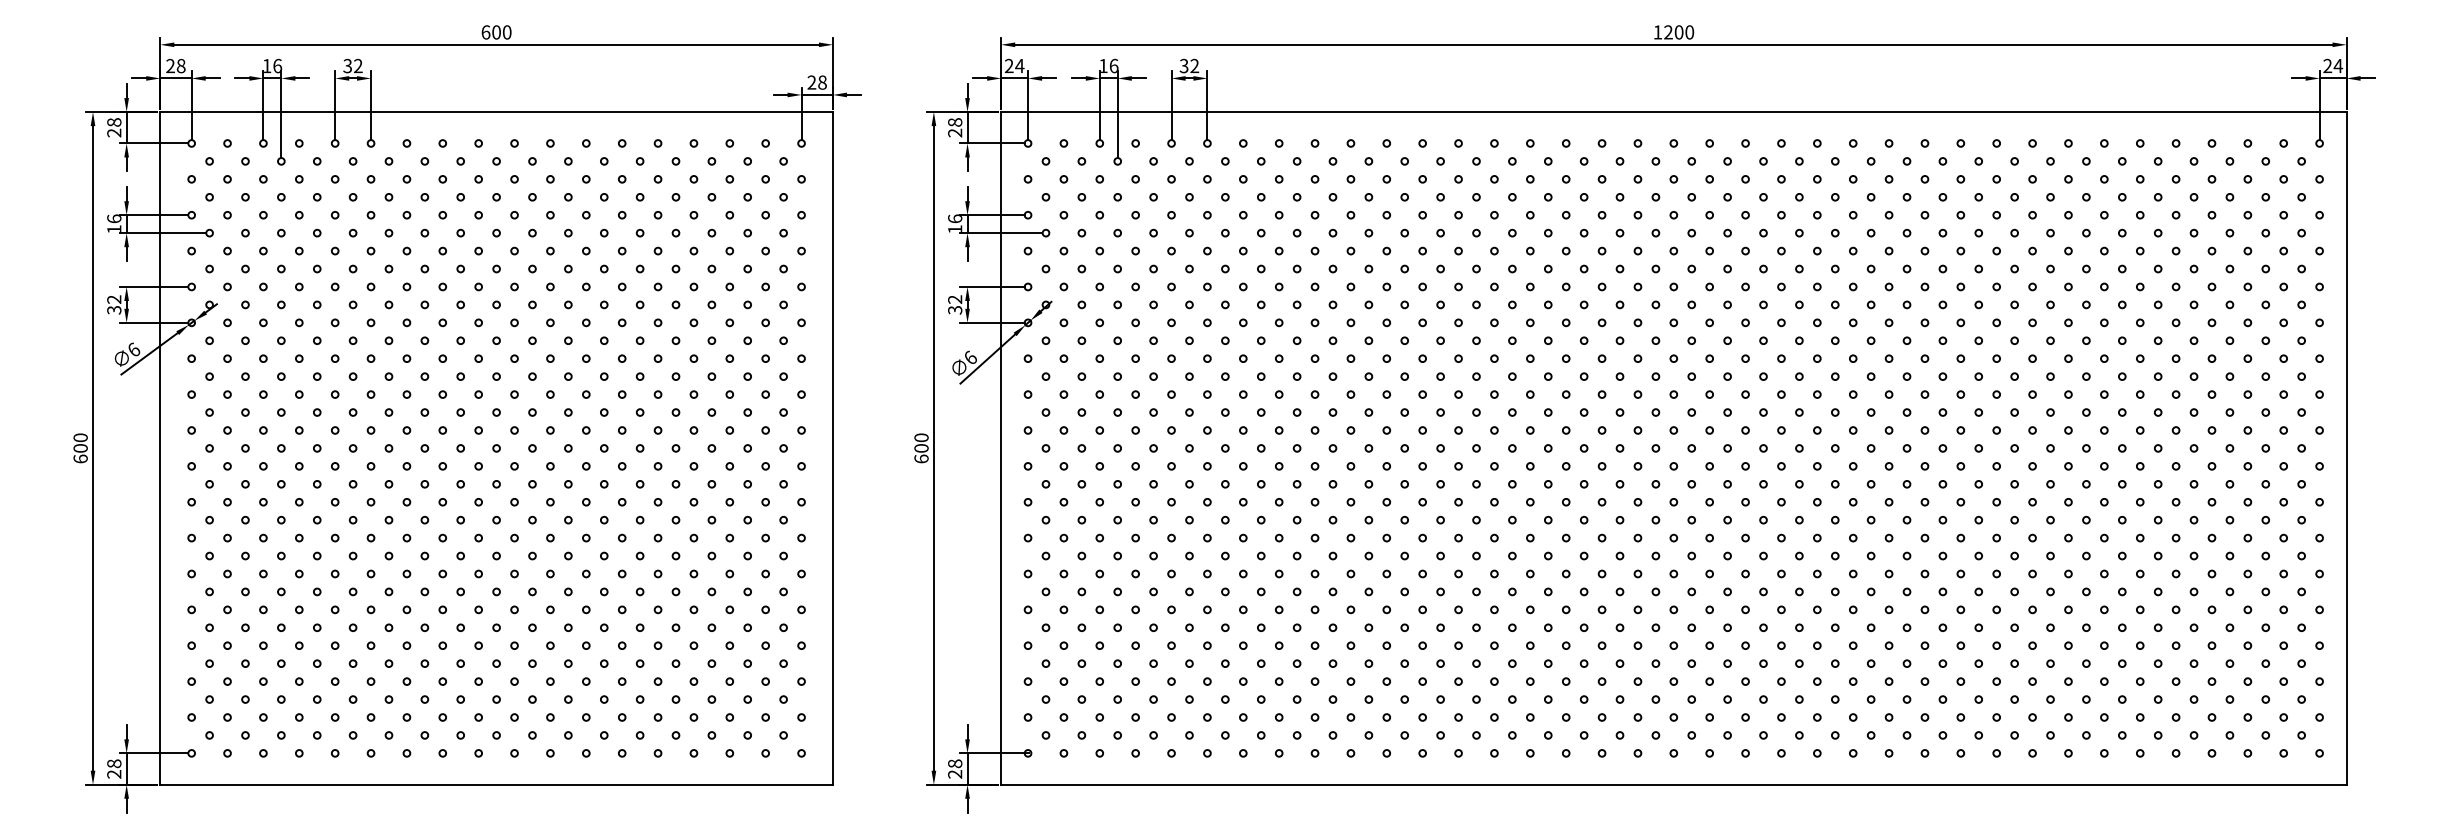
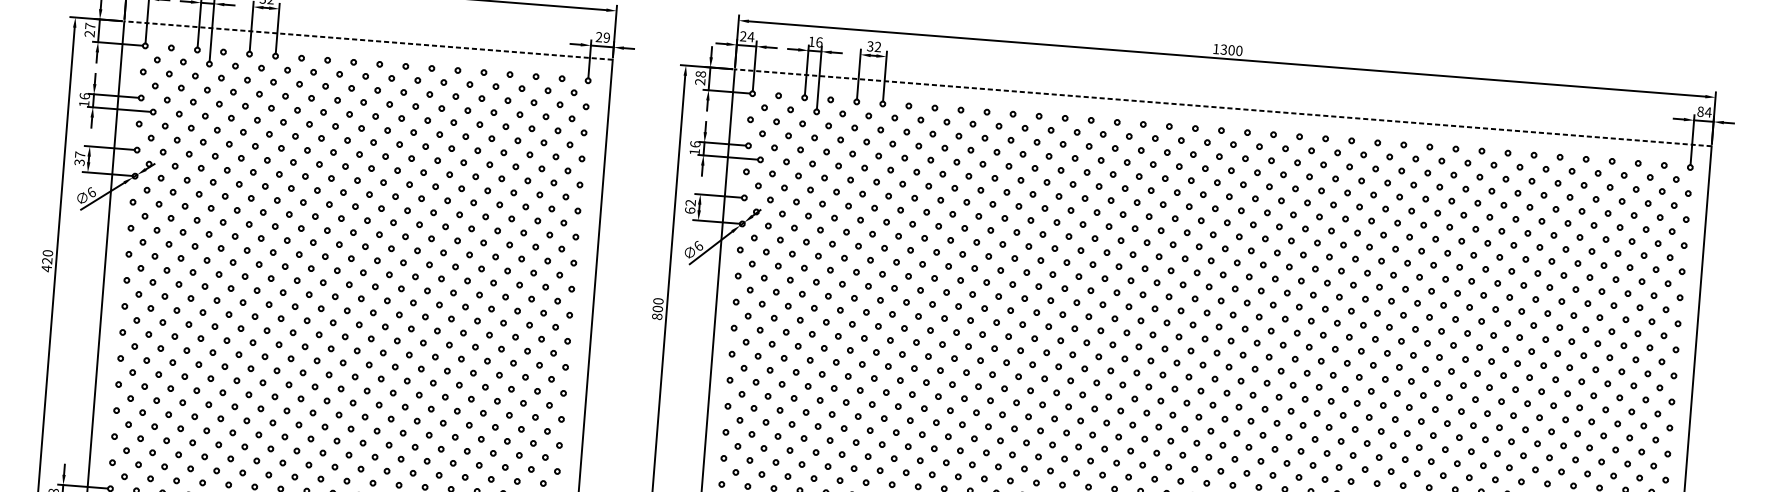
text: (1668, 32) -> (1223, 49), 1200 -> 1300
text: (2327, 66) -> (1700, 112), 24 -> 84
text: (822, 82) -> (606, 37), 28 -> 29
line: (496, 112) -> (368, 40), solid -> dashed
line: (1673, 112) -> (1222, 108), solid -> dashed
text: (114, 122) -> (90, 26), 28 -> 27
text: (114, 299) -> (80, 154), 32 -> 37
text: (955, 309) -> (690, 210), 32 -> 62
text: (80, 453) -> (46, 264), 600 -> 420
text: (921, 458) -> (657, 316), 600 -> 800

